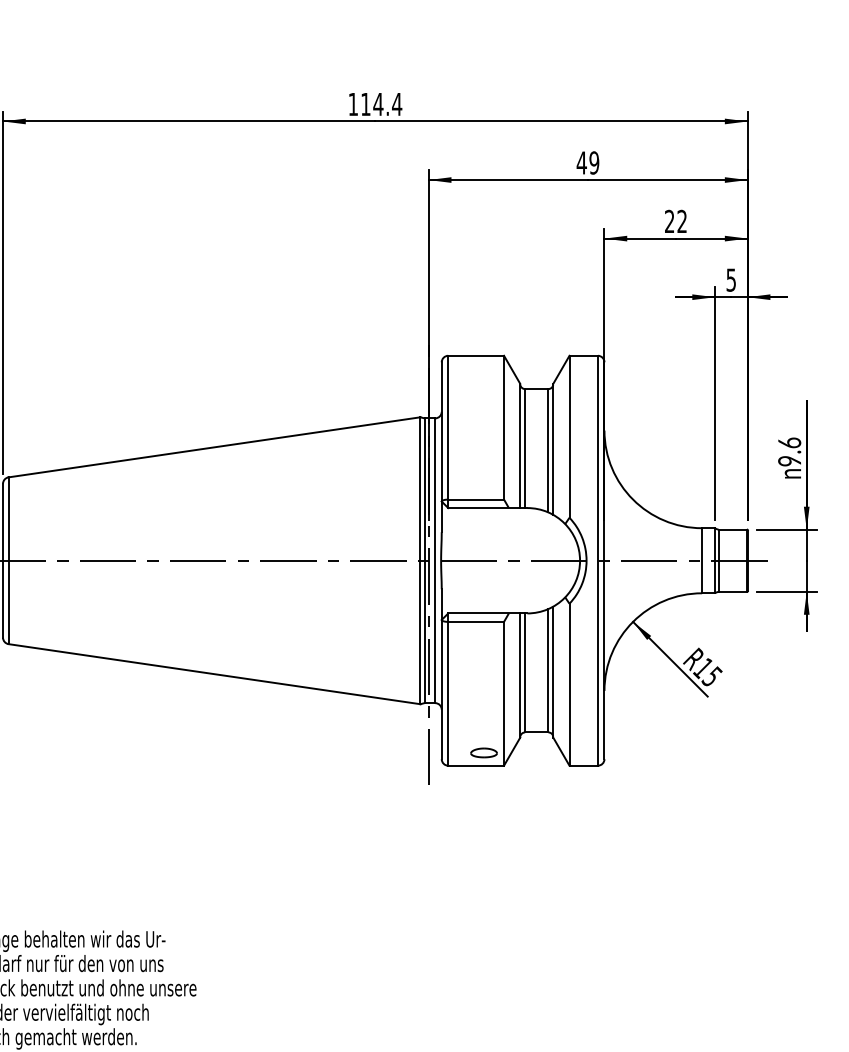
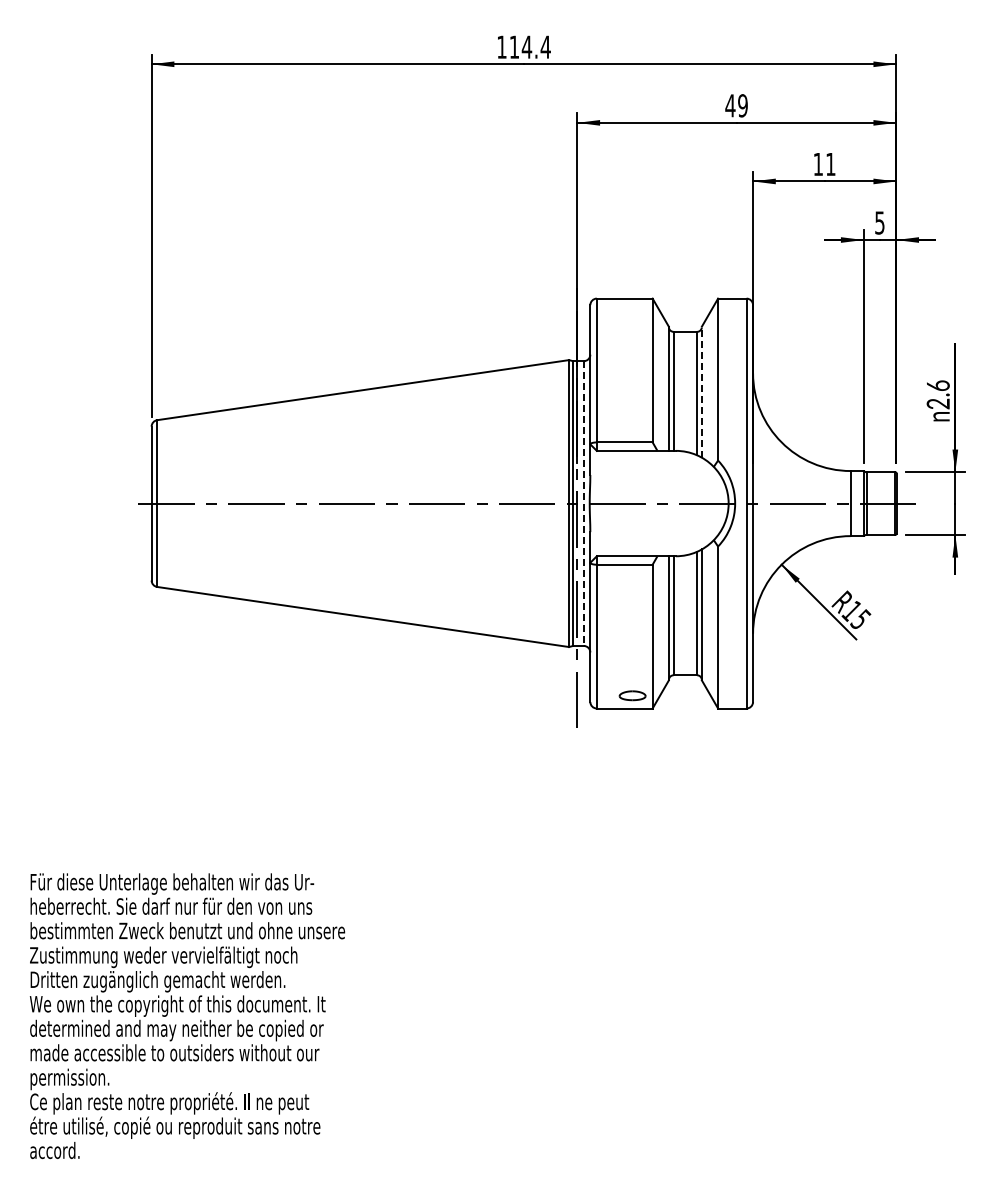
text: (675, 220) -> (824, 163), 22 -> 11
line: (552, 449) -> (701, 392), solid -> dashed
text: (789, 460) -> (938, 403), 9.6 -> 2.6
line: (434, 561) -> (583, 504), solid -> dashed

